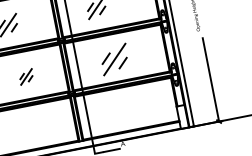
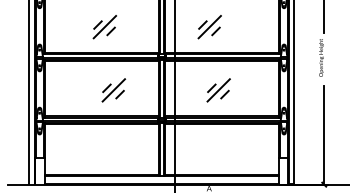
part: (114, 59) -> (218, 90), size x0.71
part: (26, 77) -> (113, 90), size x1.43

